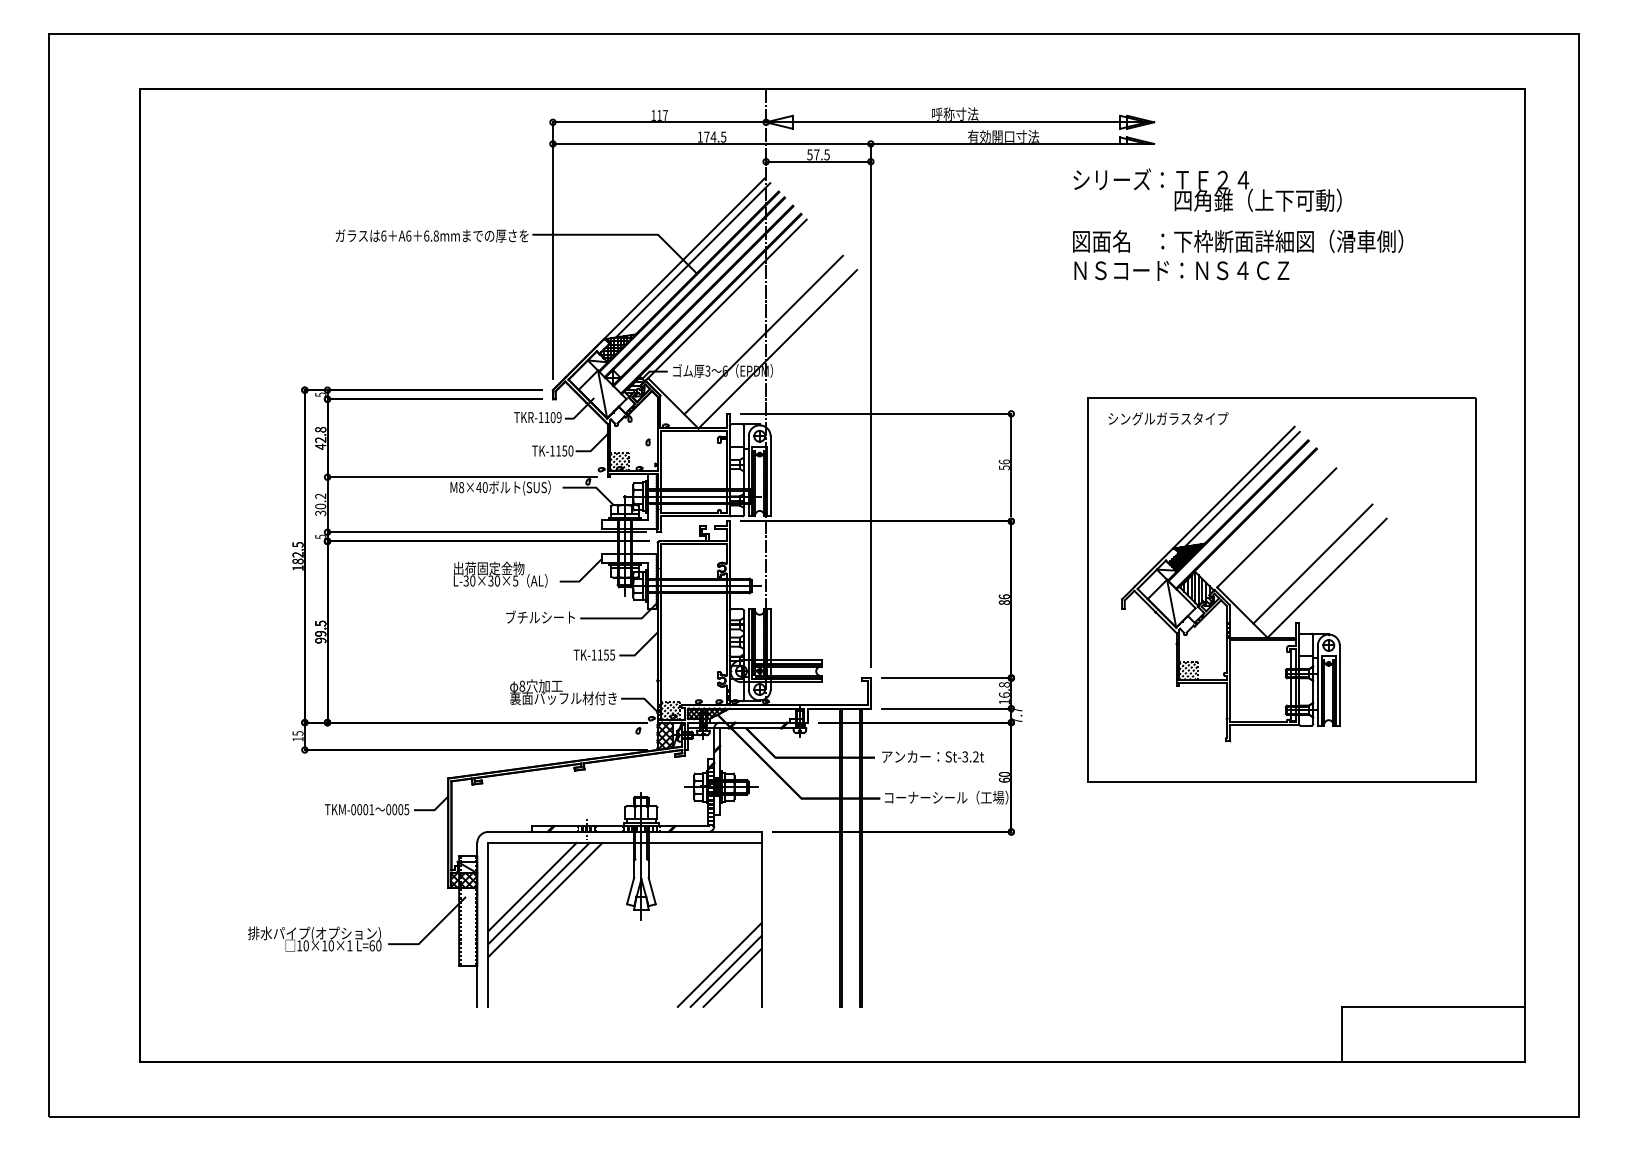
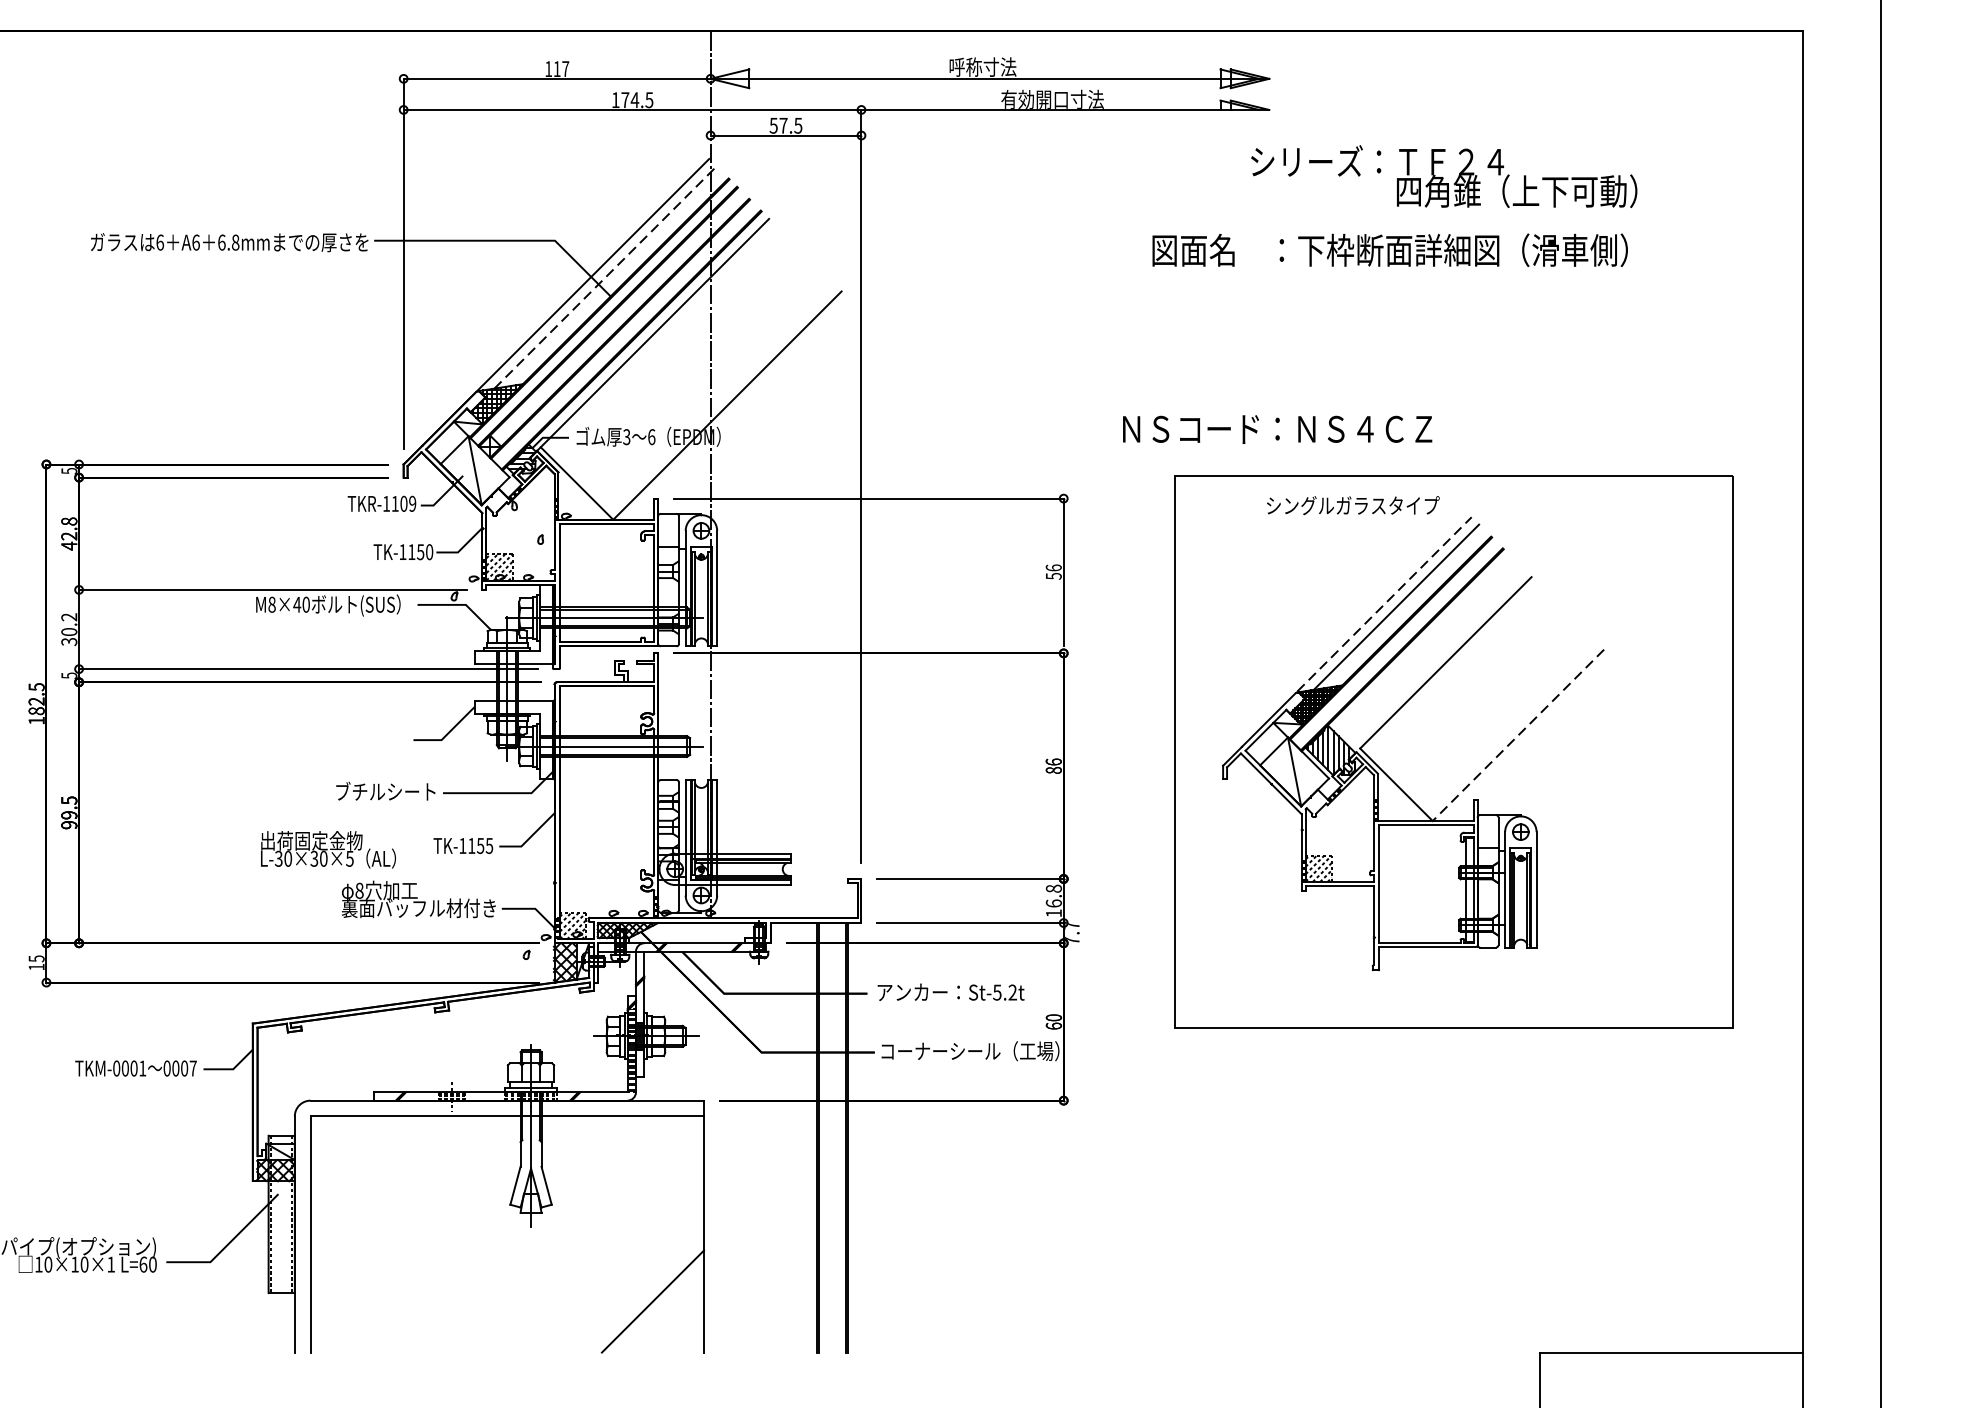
text: (1207, 189) -> (1444, 175), moved
line: (693, 259) -> (606, 276), solid -> dashed
text: (1181, 270) -> (1277, 428), moved
line: (763, 334) -> (706, 384), removed
text: (1168, 418) -> (1353, 505), moved
line: (1234, 487) -> (1385, 604), solid -> dashed
line: (1312, 563) -> (1497, 714), removed
text: (500, 574) -> (328, 849), moved
line: (1326, 578) -> (1517, 735), solid -> dashed
text: (965, 756) -> (997, 991), St-3.2t -> St-5.2t
text: (406, 809) -> (192, 1068), 0005 -> 0007
line: (532, 886) -> (374, 1179), removed
line: (538, 893) -> (382, 1189), removed
line: (545, 899) -> (392, 1197), removed
line: (719, 964) -> (643, 1291), removed
line: (732, 977) -> (662, 1310), removed

